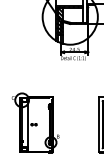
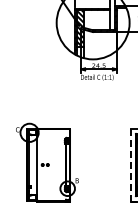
line: (98, 124) -> (130, 164), solid -> dashed

